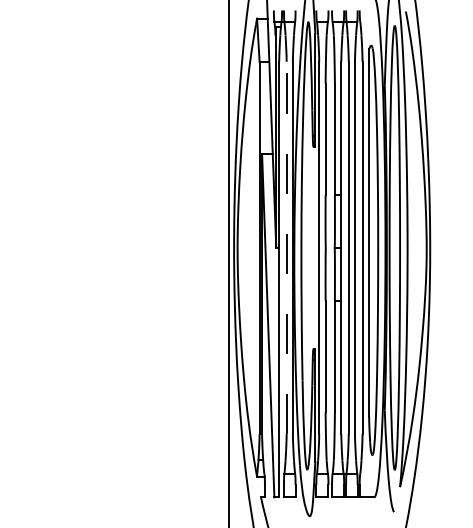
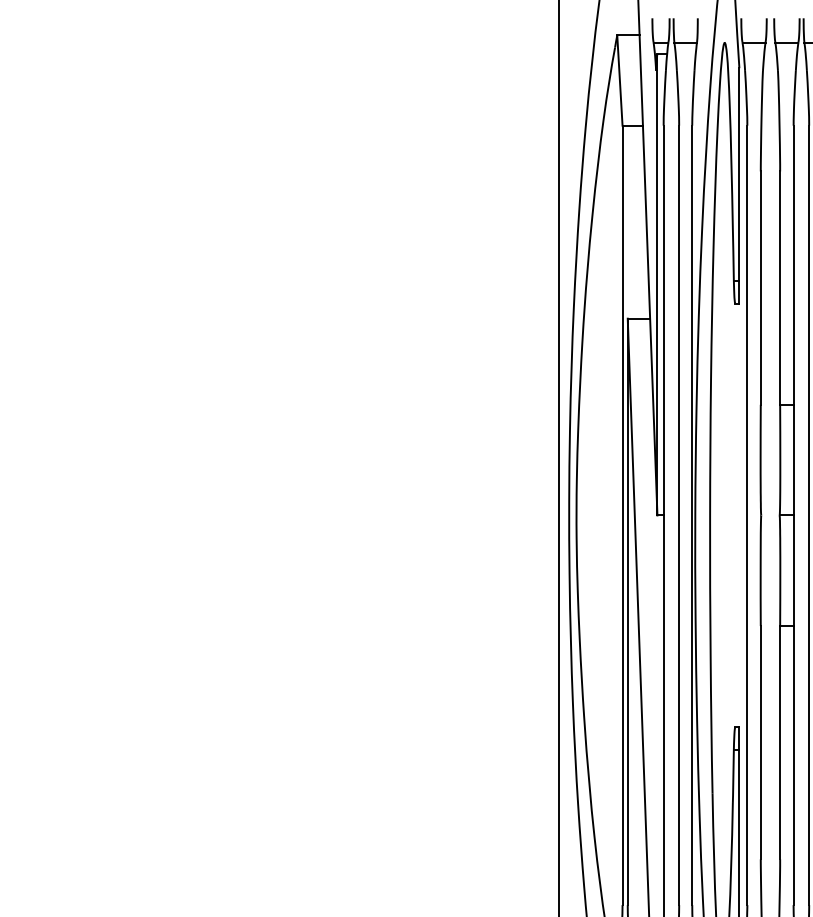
line: (286, 247) -> (678, 514), dashed -> solid

